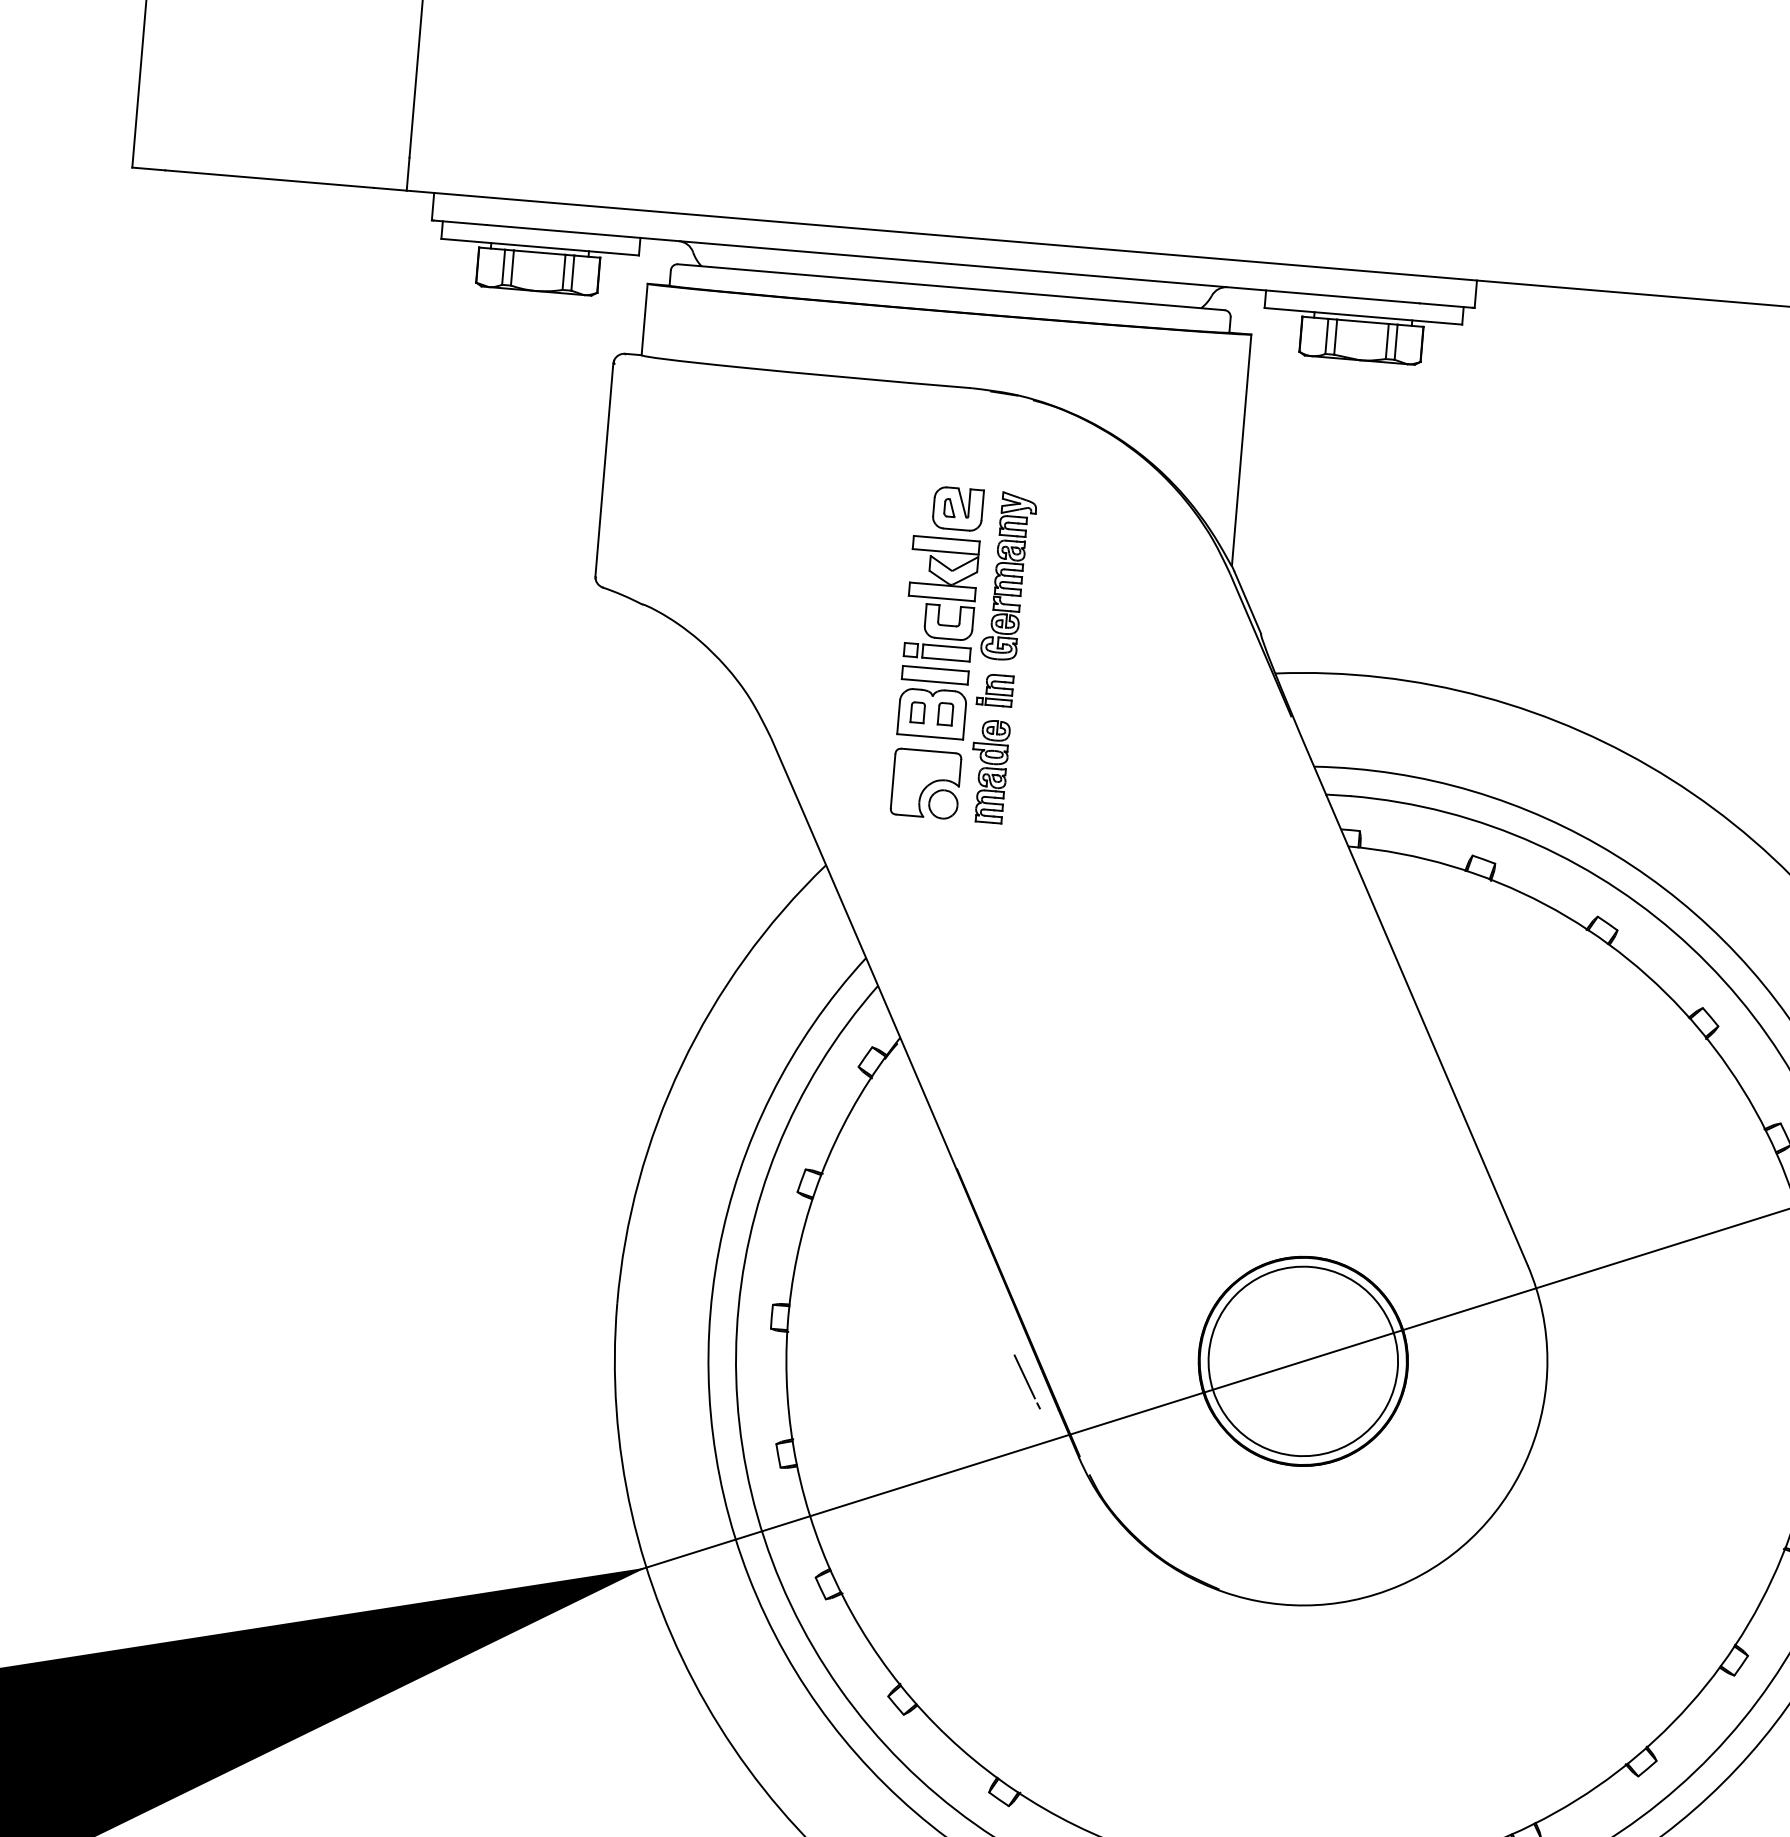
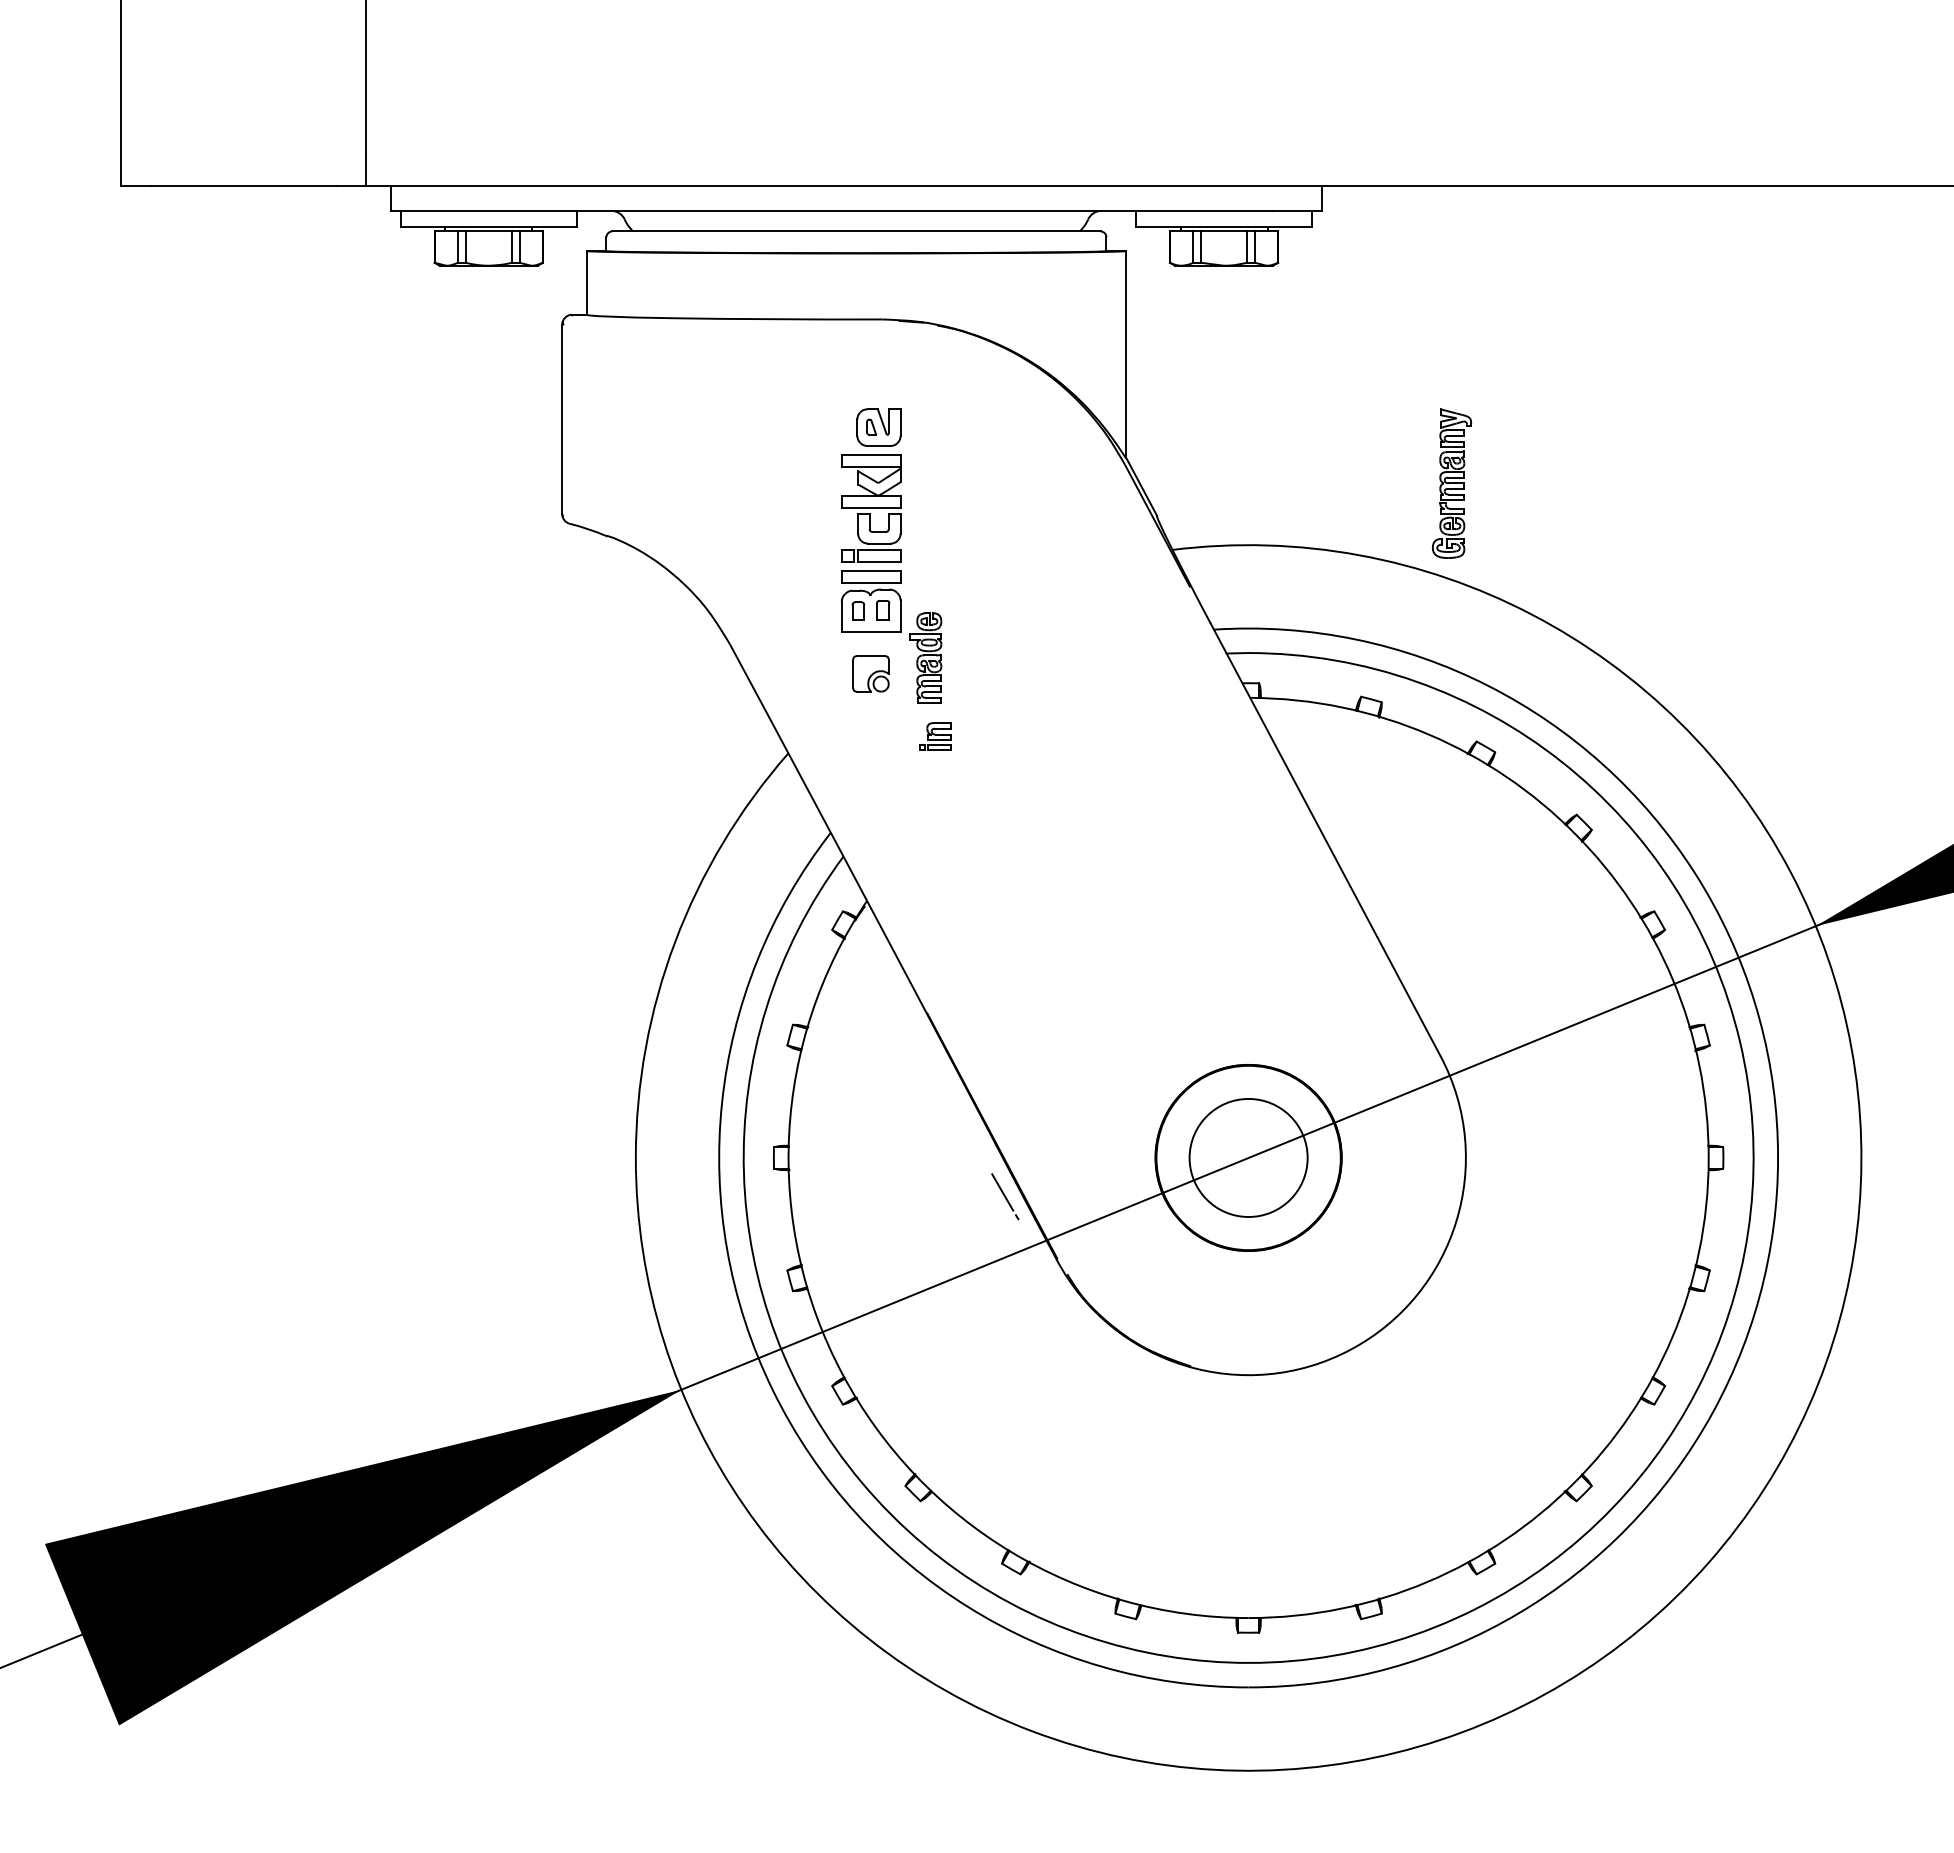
part: (1009, 576) -> (1452, 483), moved
part: (995, 690) -> (935, 736), moved
part: (925, 783) -> (870, 673), size x0.6
circle: (1303, 1360) -> (1248, 1157), size x0.7

